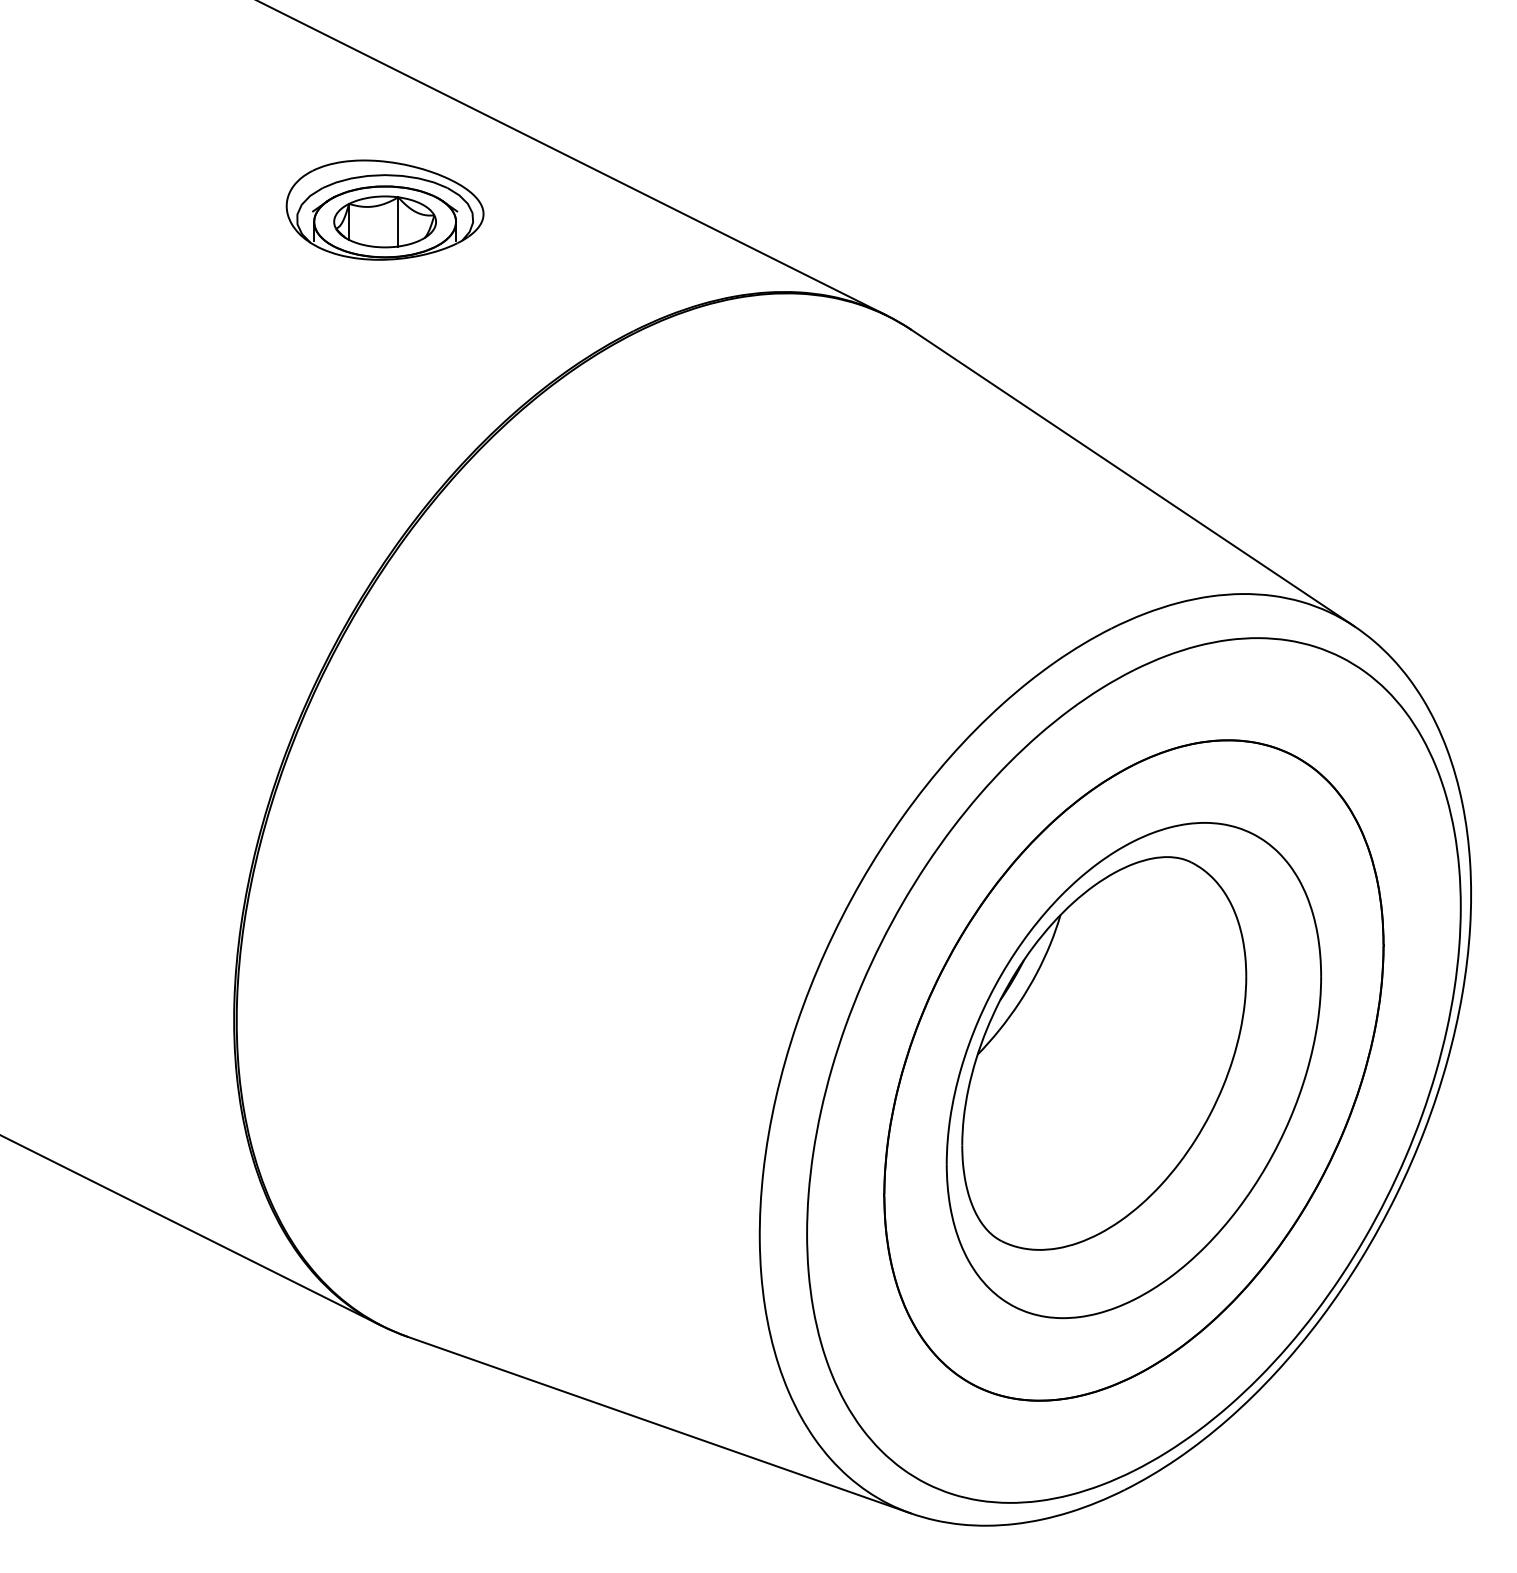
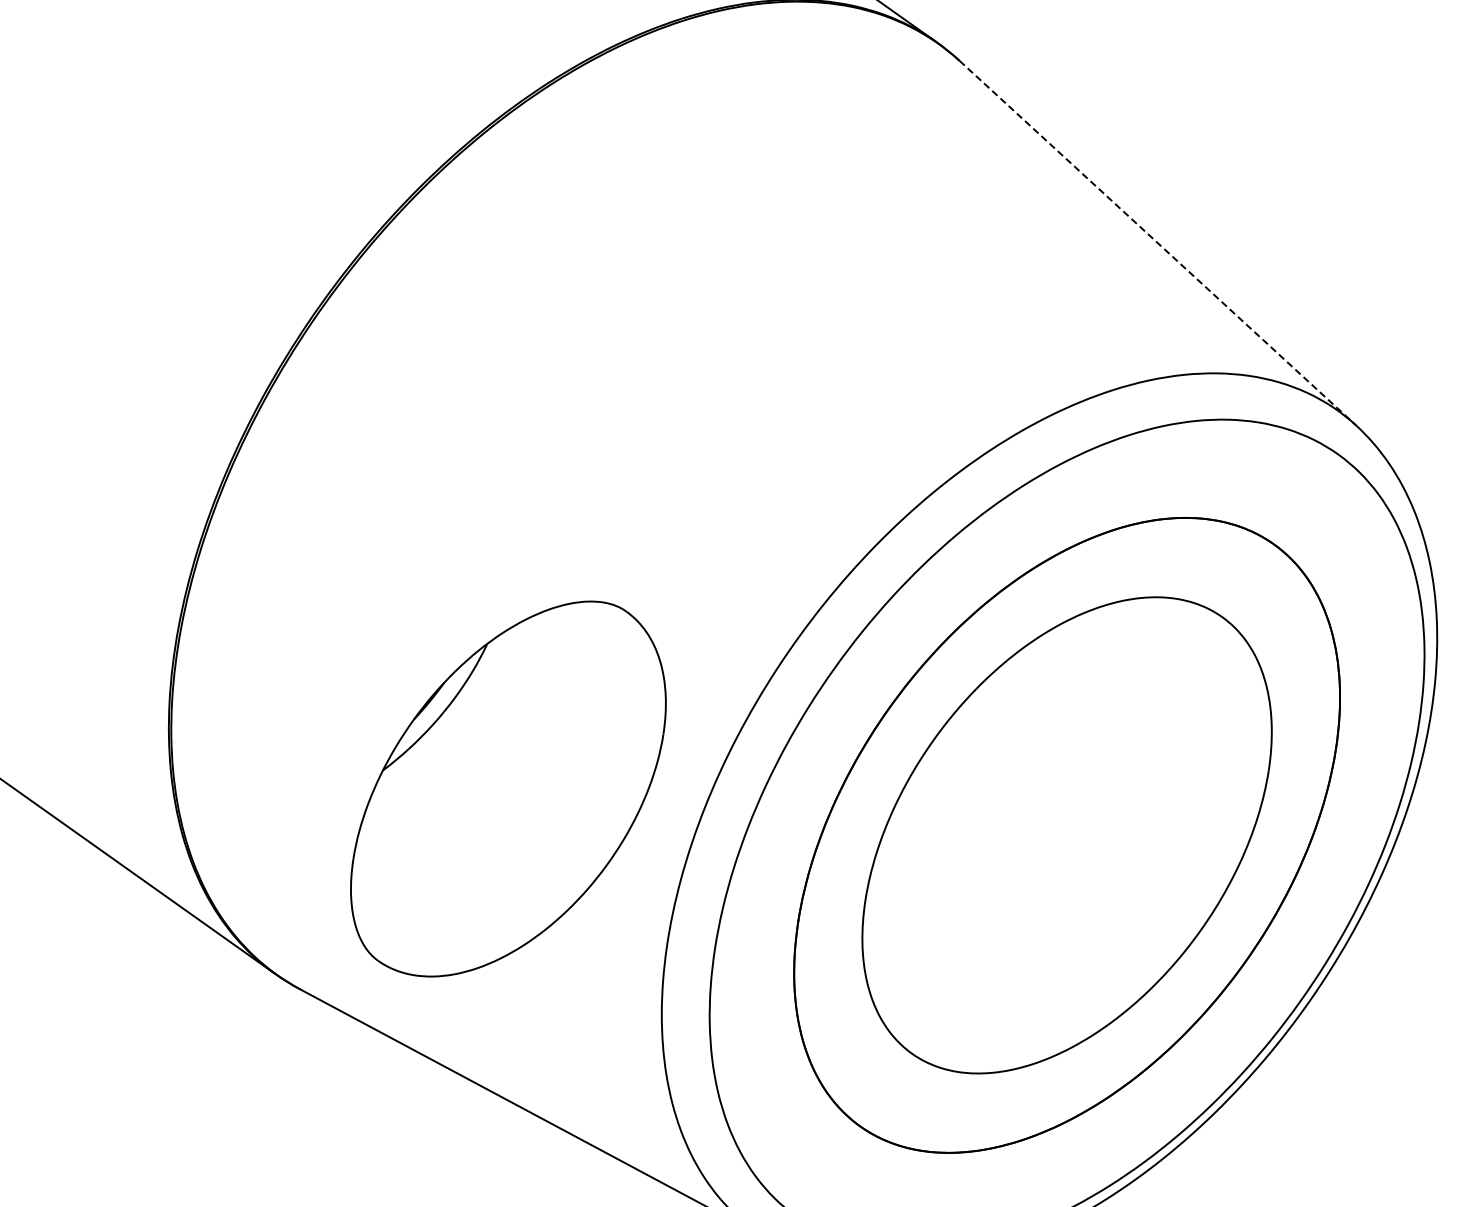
line: (1133, 478) -> (1158, 243), solid -> dashed
part: (1104, 1053) -> (509, 789), moved

